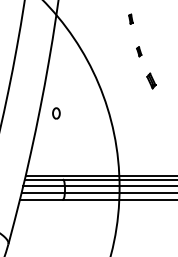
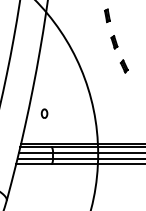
part: (130, 18) -> (107, 15), size x1.67
part: (138, 51) -> (113, 42), size x1.67
part: (56, 113) -> (44, 113), moved

